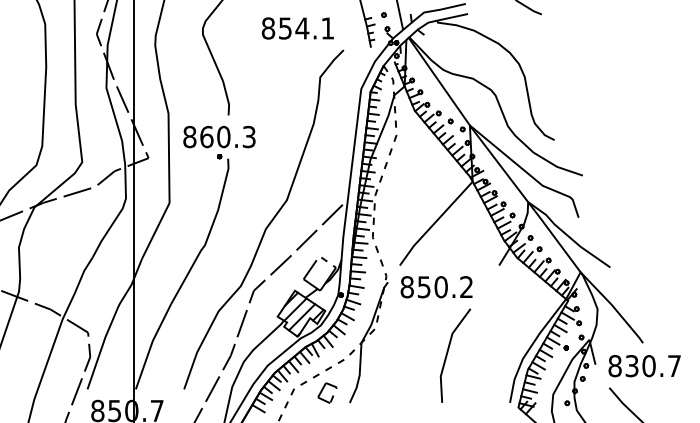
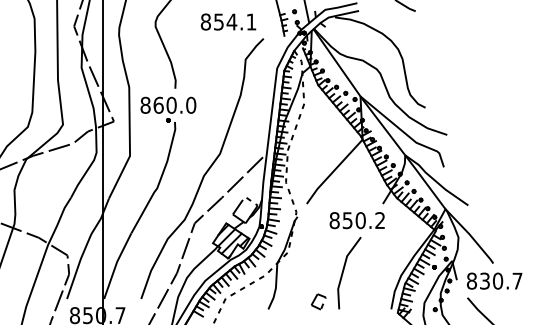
text: (248, 137) -> (190, 105), 860.3 -> 860.0
text: (436, 287) -> (357, 220), moved
part: (327, 392) -> (318, 301), moved

